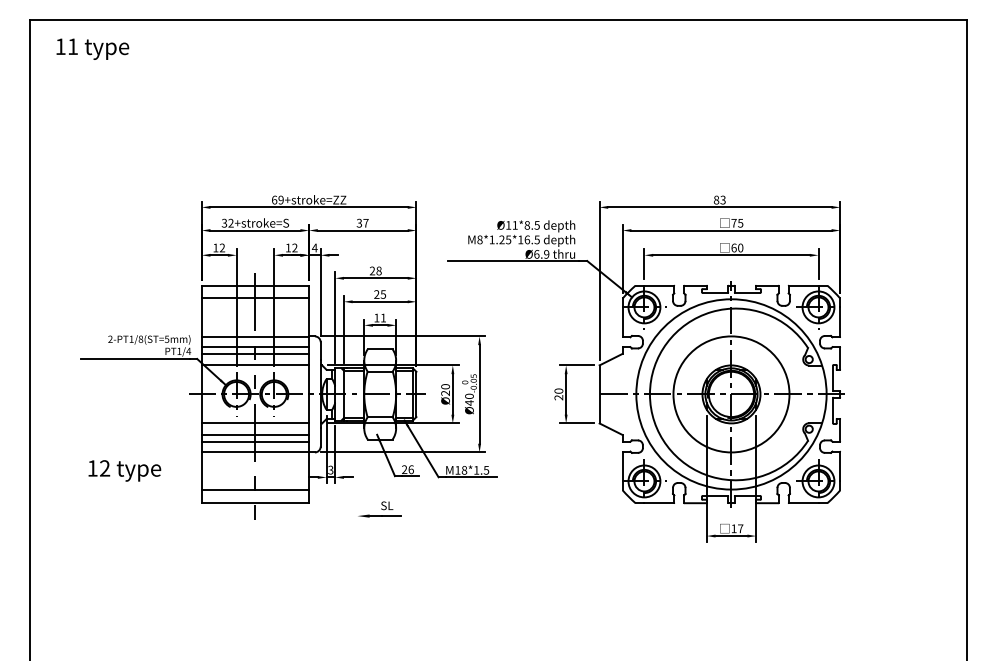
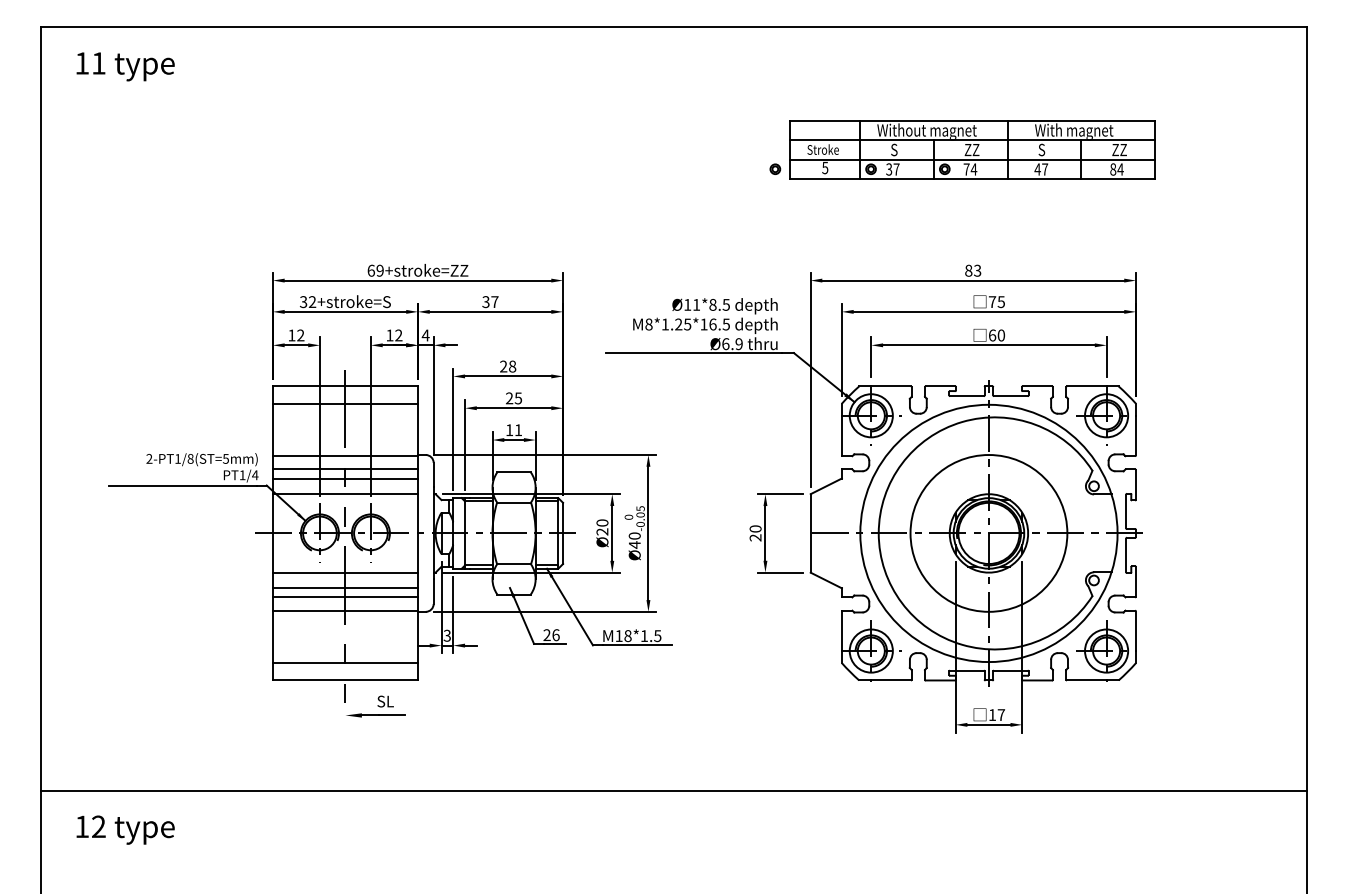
part: (711, 110) -> (961, 149), added
text: (124, 470) -> (125, 829), moved
part: (379, 509) -> (375, 706), moved
line: (498, 584) -> (674, 790), added

